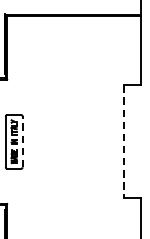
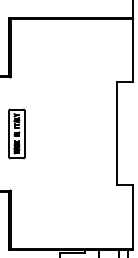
line: (22, 141) -> (24, 133), dashed -> solid
line: (124, 142) -> (117, 134), dashed -> solid

